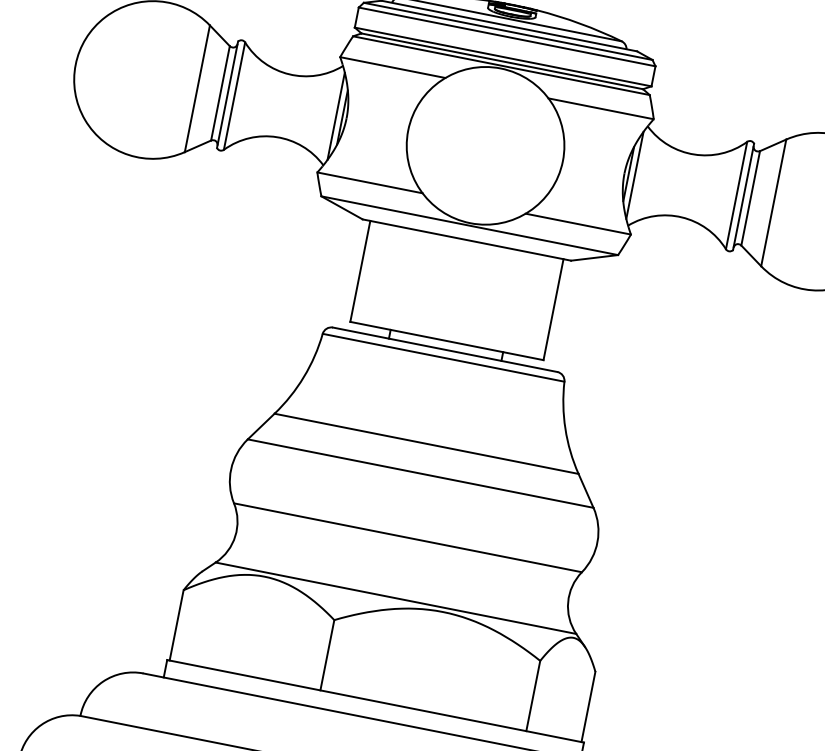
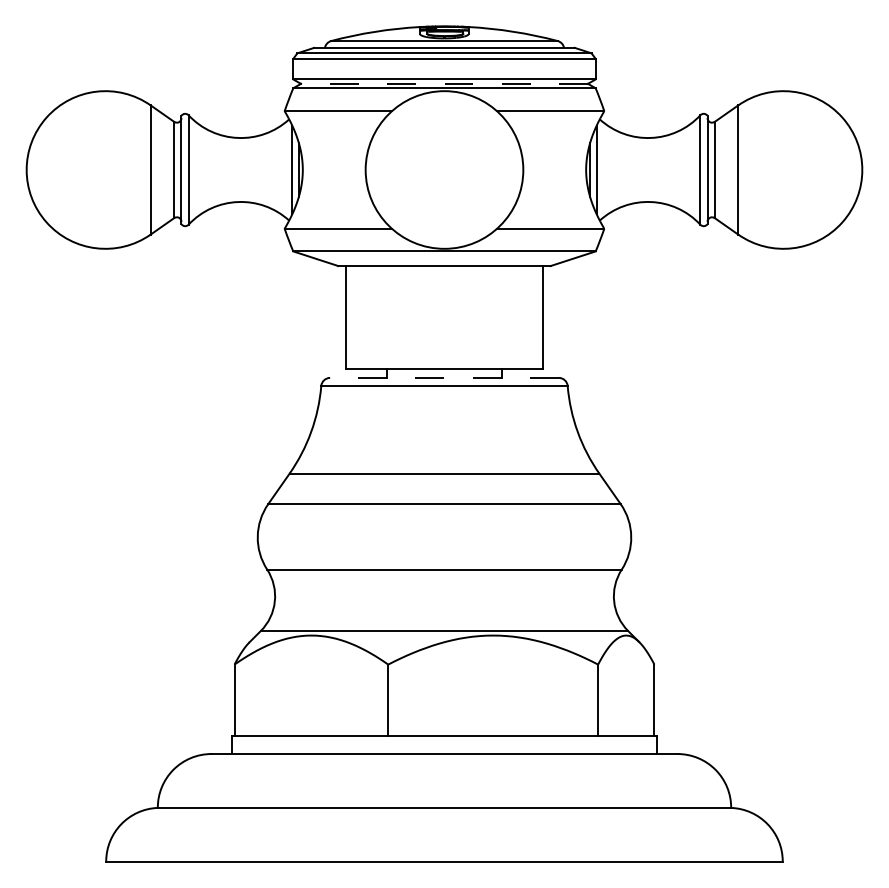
line: (502, 60) -> (444, 83), solid -> dashed
line: (444, 349) -> (443, 377), solid -> dashed

